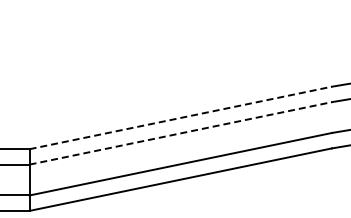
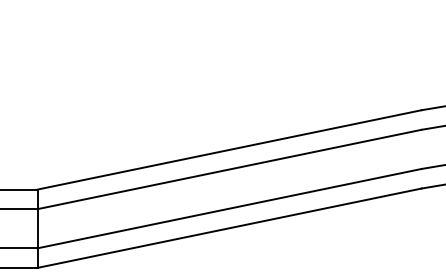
line: (181, 117) -> (230, 149), dashed -> solid
line: (181, 133) -> (230, 169), dashed -> solid

